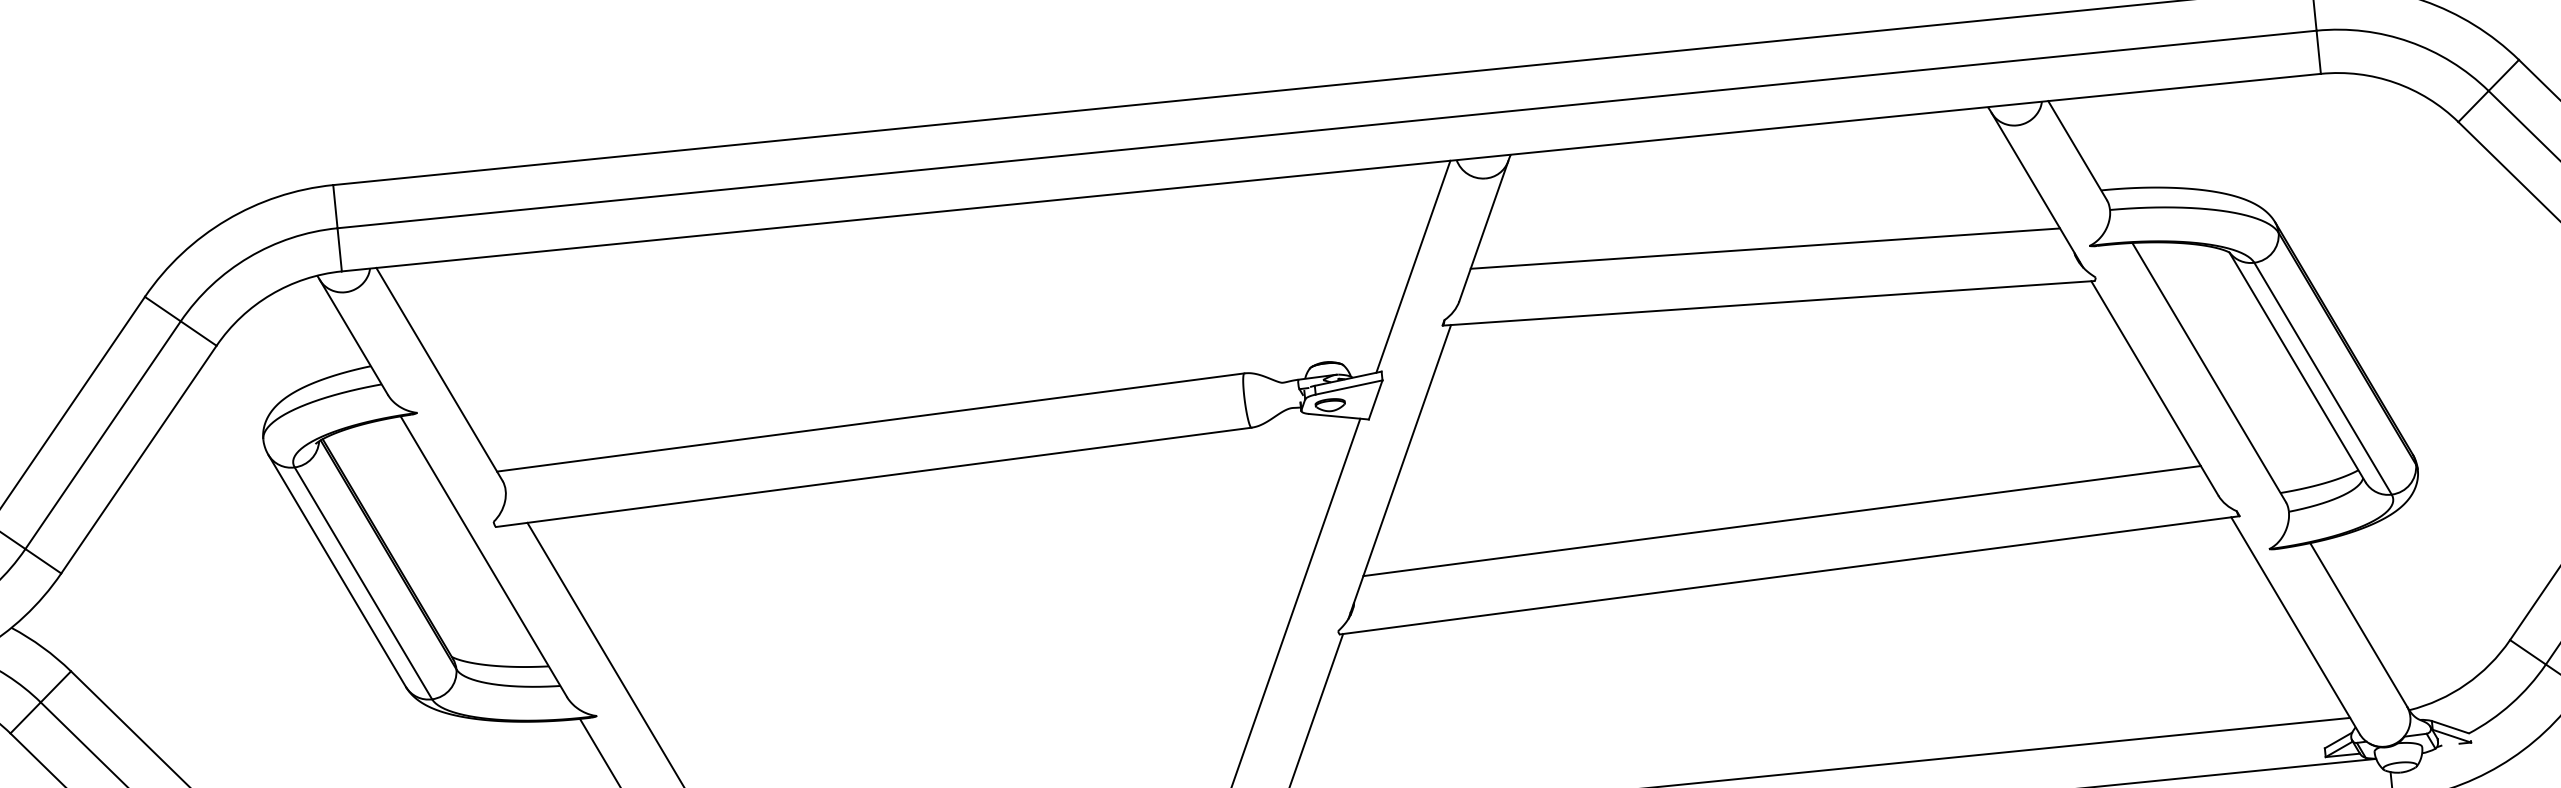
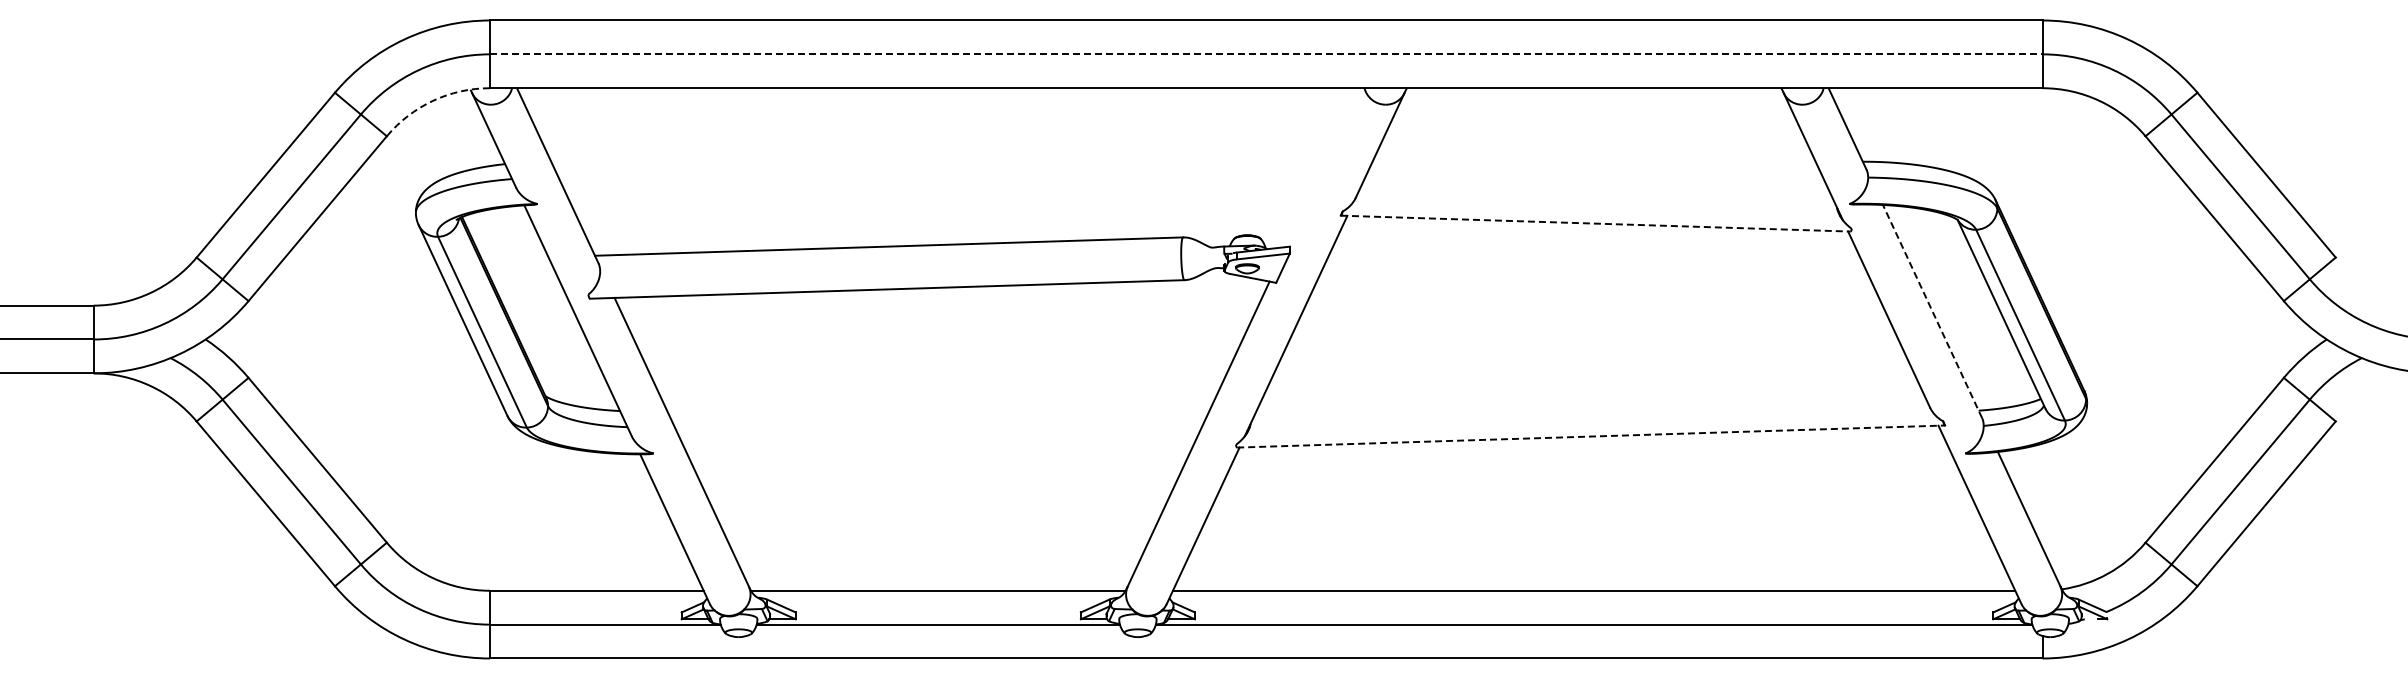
line: (1327, 129) -> (1266, 54), solid -> dashed
line: (1765, 248) -> (1597, 180), removed
line: (1413, 266) -> (1322, 167), removed
arc: (271, 294) -> (433, 100), solid -> dashed
line: (1768, 303) -> (1595, 223), solid -> dashed
line: (2209, 372) -> (1932, 311), solid -> dashed
line: (1781, 520) -> (1588, 393), removed
line: (1790, 575) -> (1591, 436), solid -> dashed

